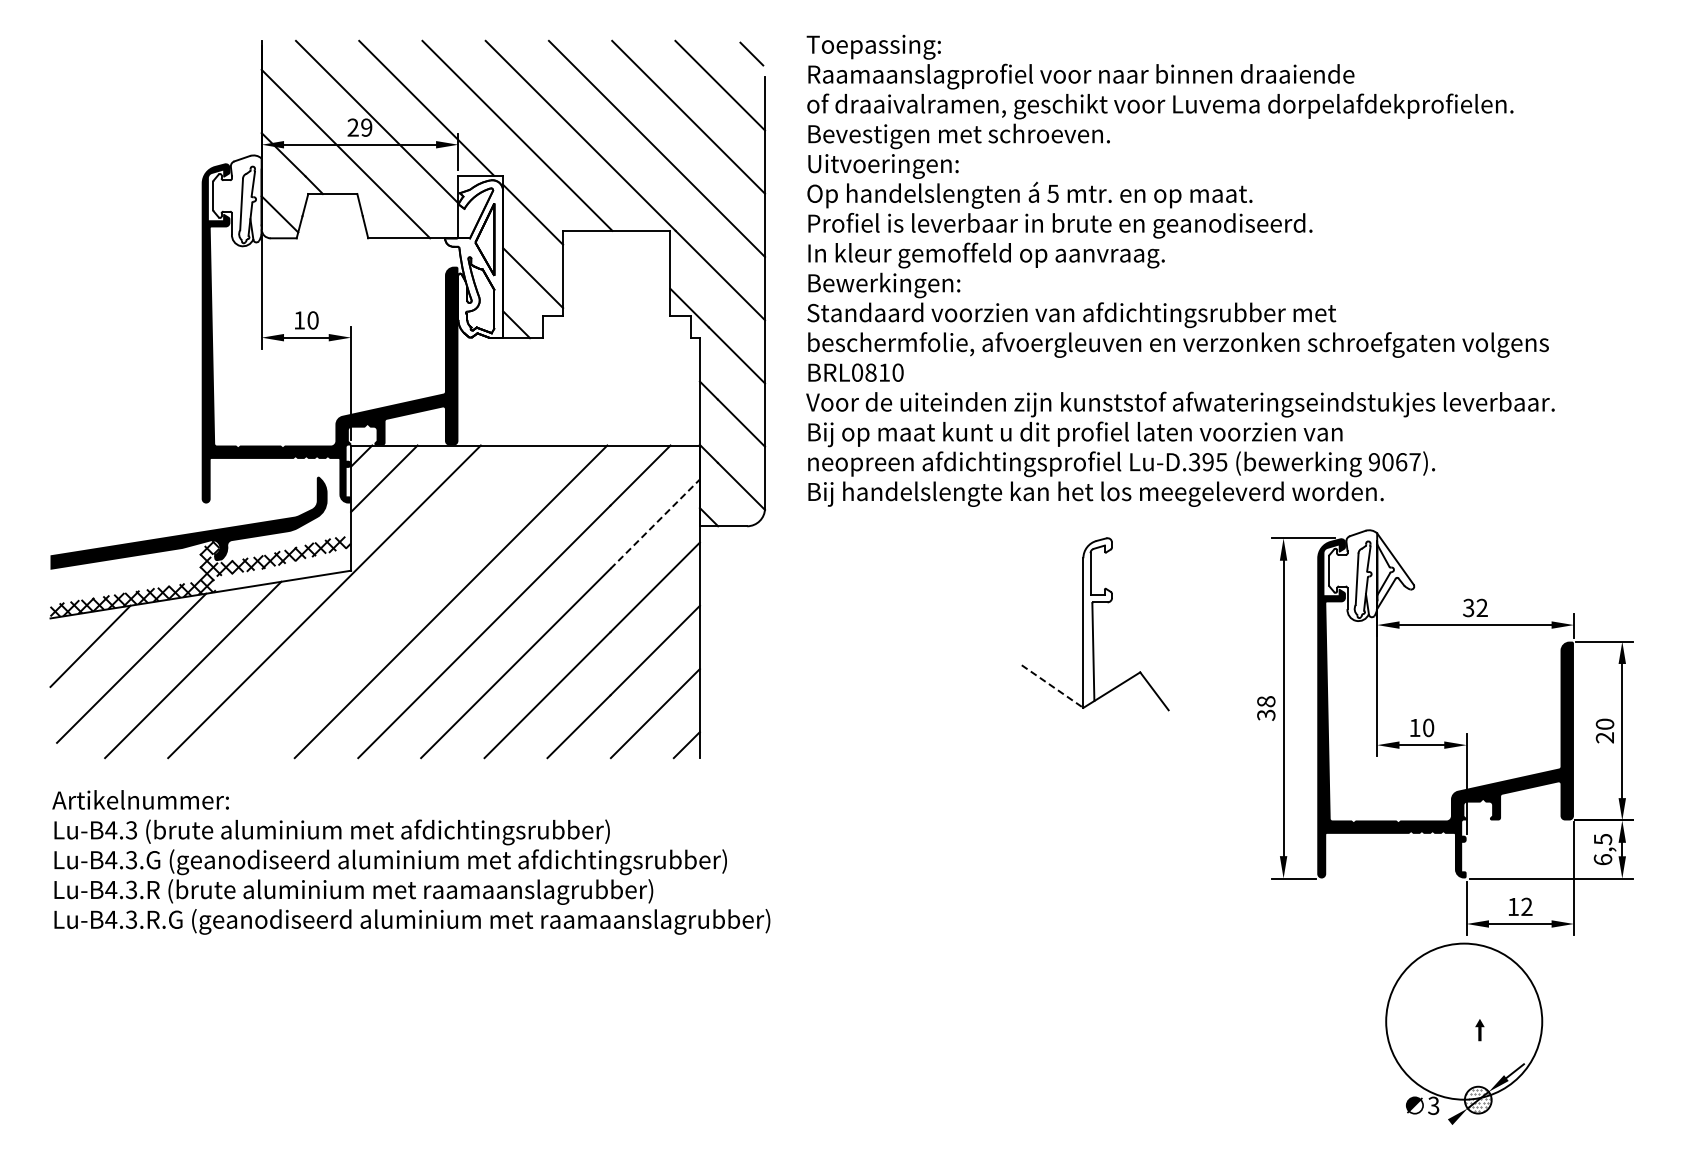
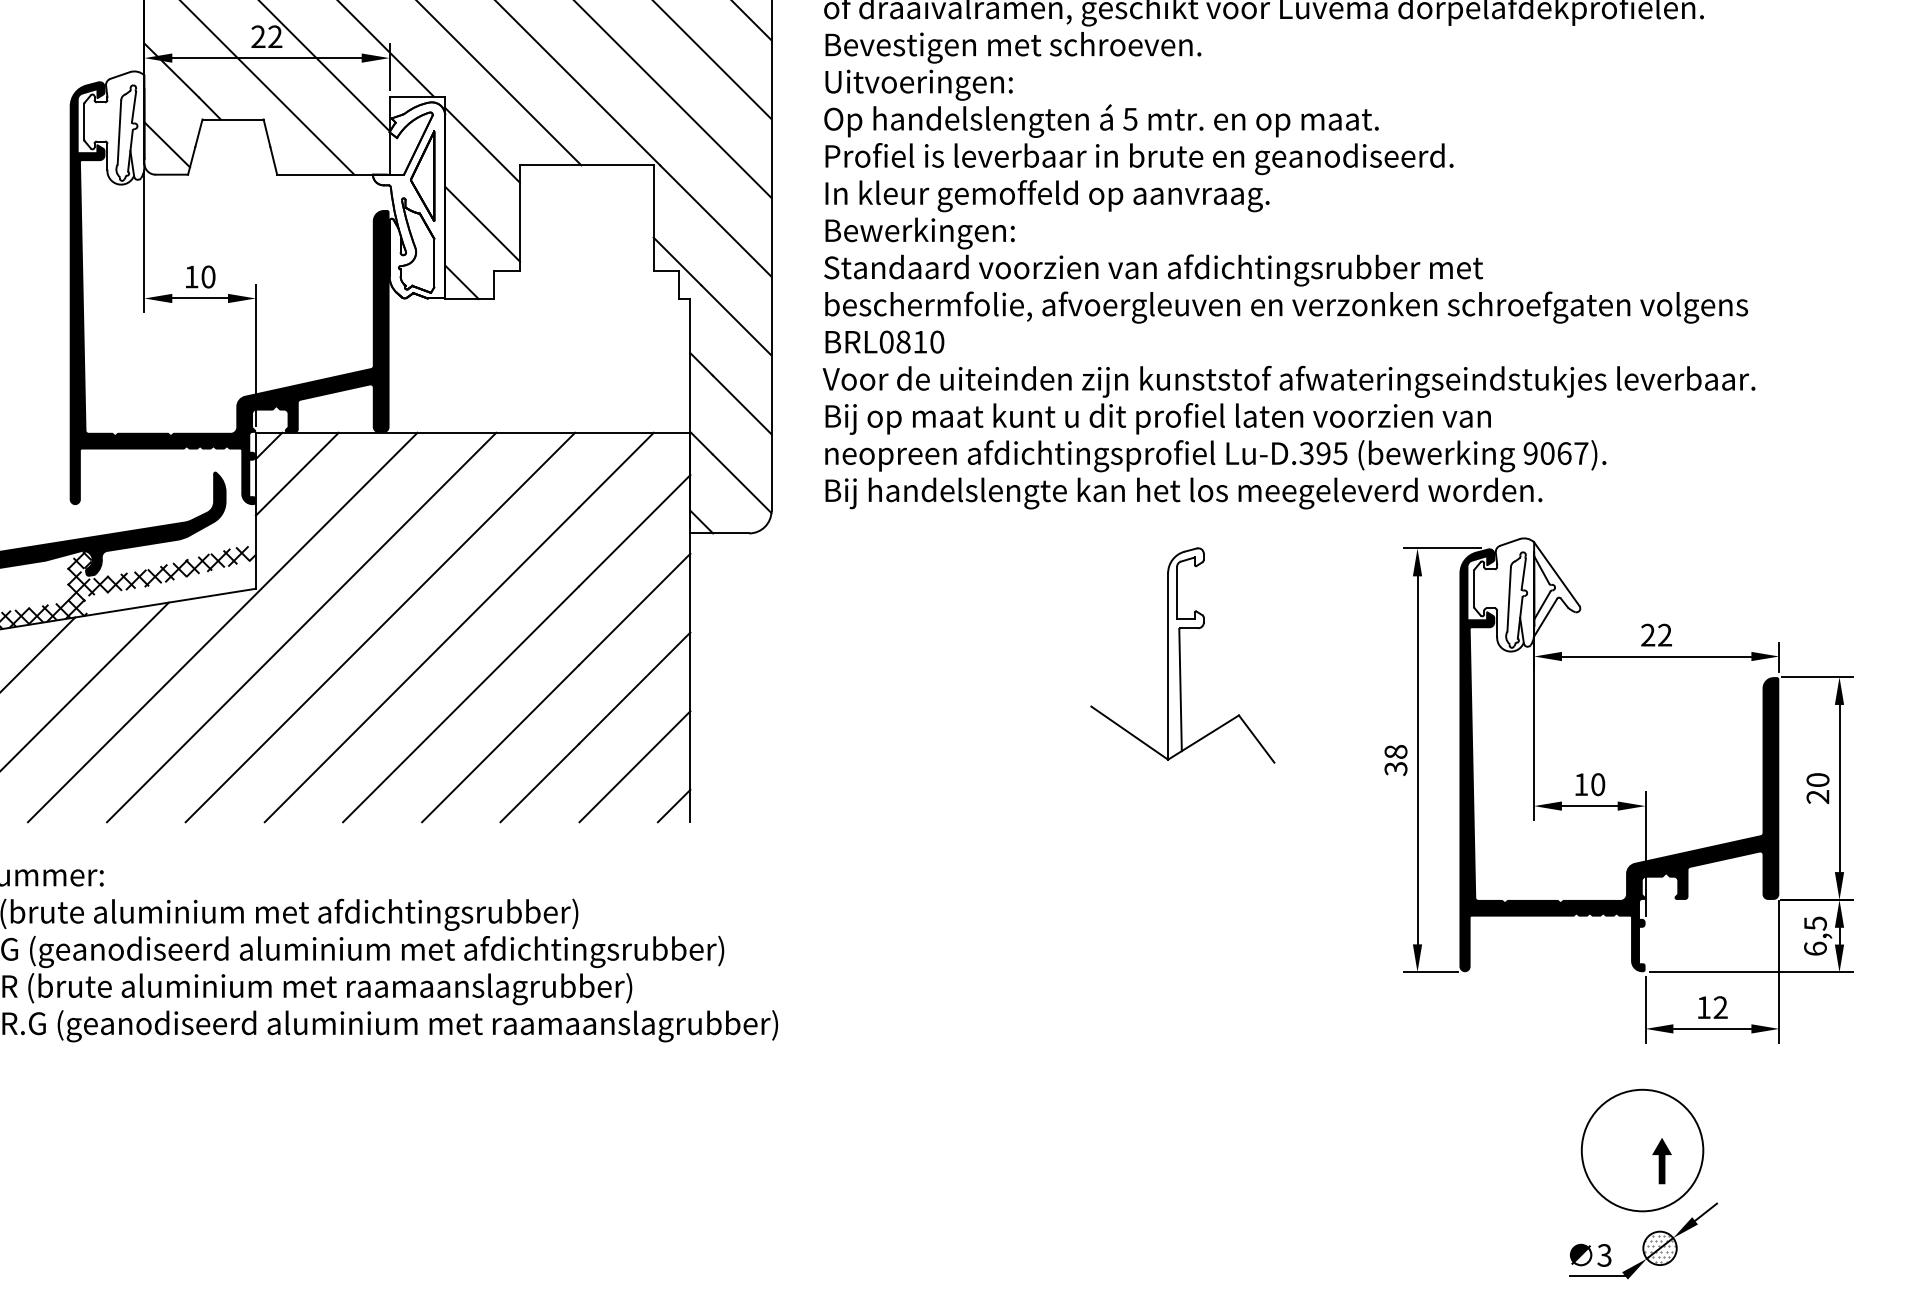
text: (366, 127) -> (275, 36), 29 -> 22
line: (655, 523) -> (635, 529), dashed -> solid
line: (387, 601) -> (301, 627), added
text: (1468, 608) -> (1647, 635), 32 -> 22
line: (1052, 686) -> (1129, 733), dashed -> solid
circle: (1463, 1021) -> (1641, 1150), size x0.62
part: (1479, 1029) -> (1661, 1160), size x1.67
line: (1427, 1122) -> (1596, 1276), added

